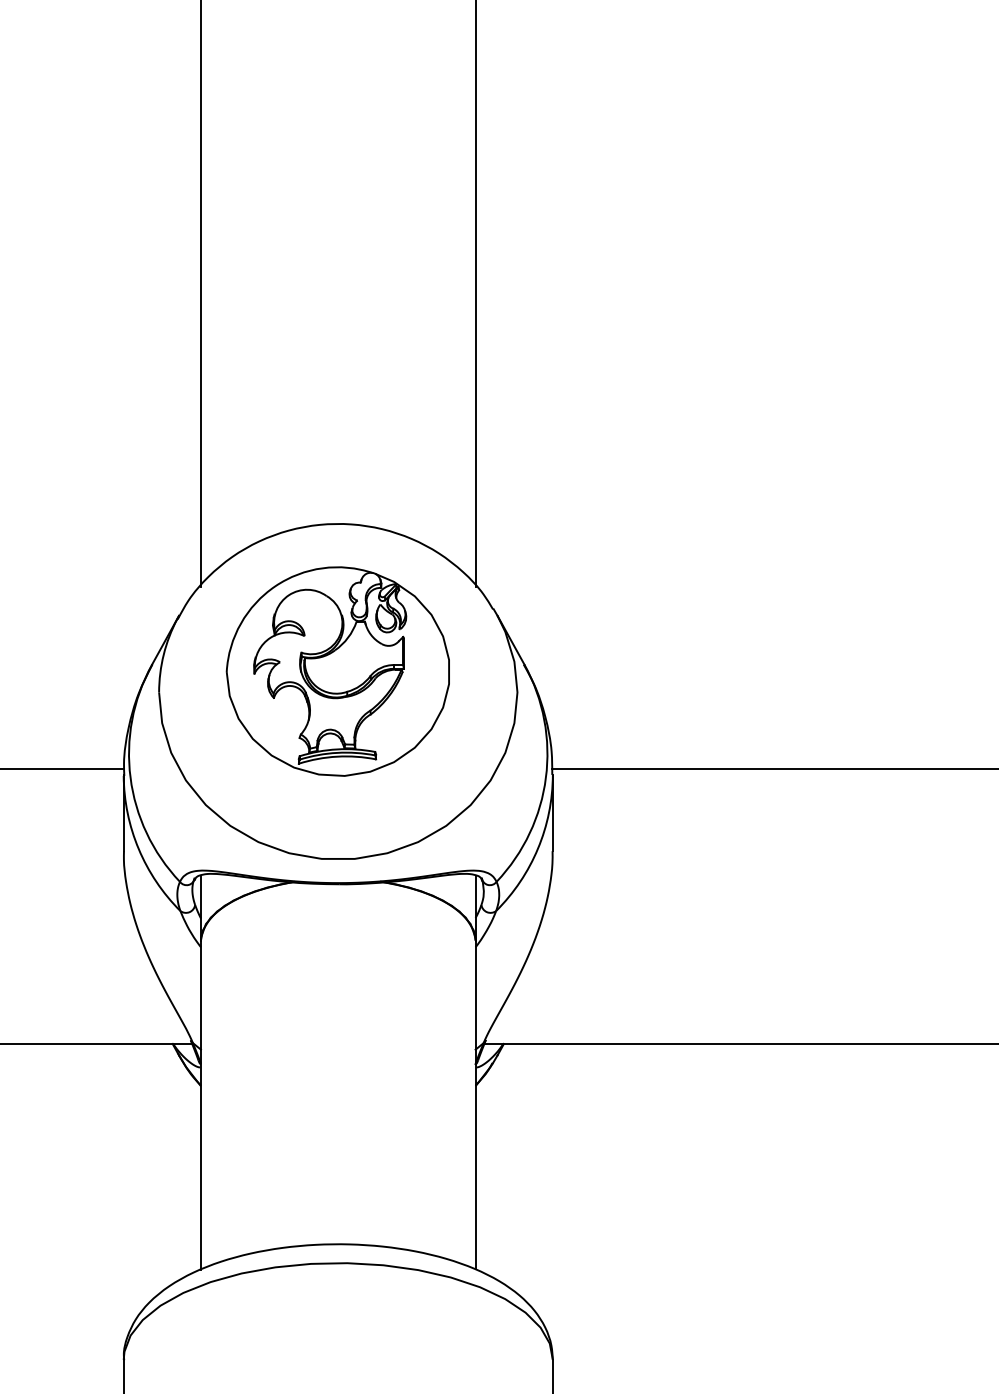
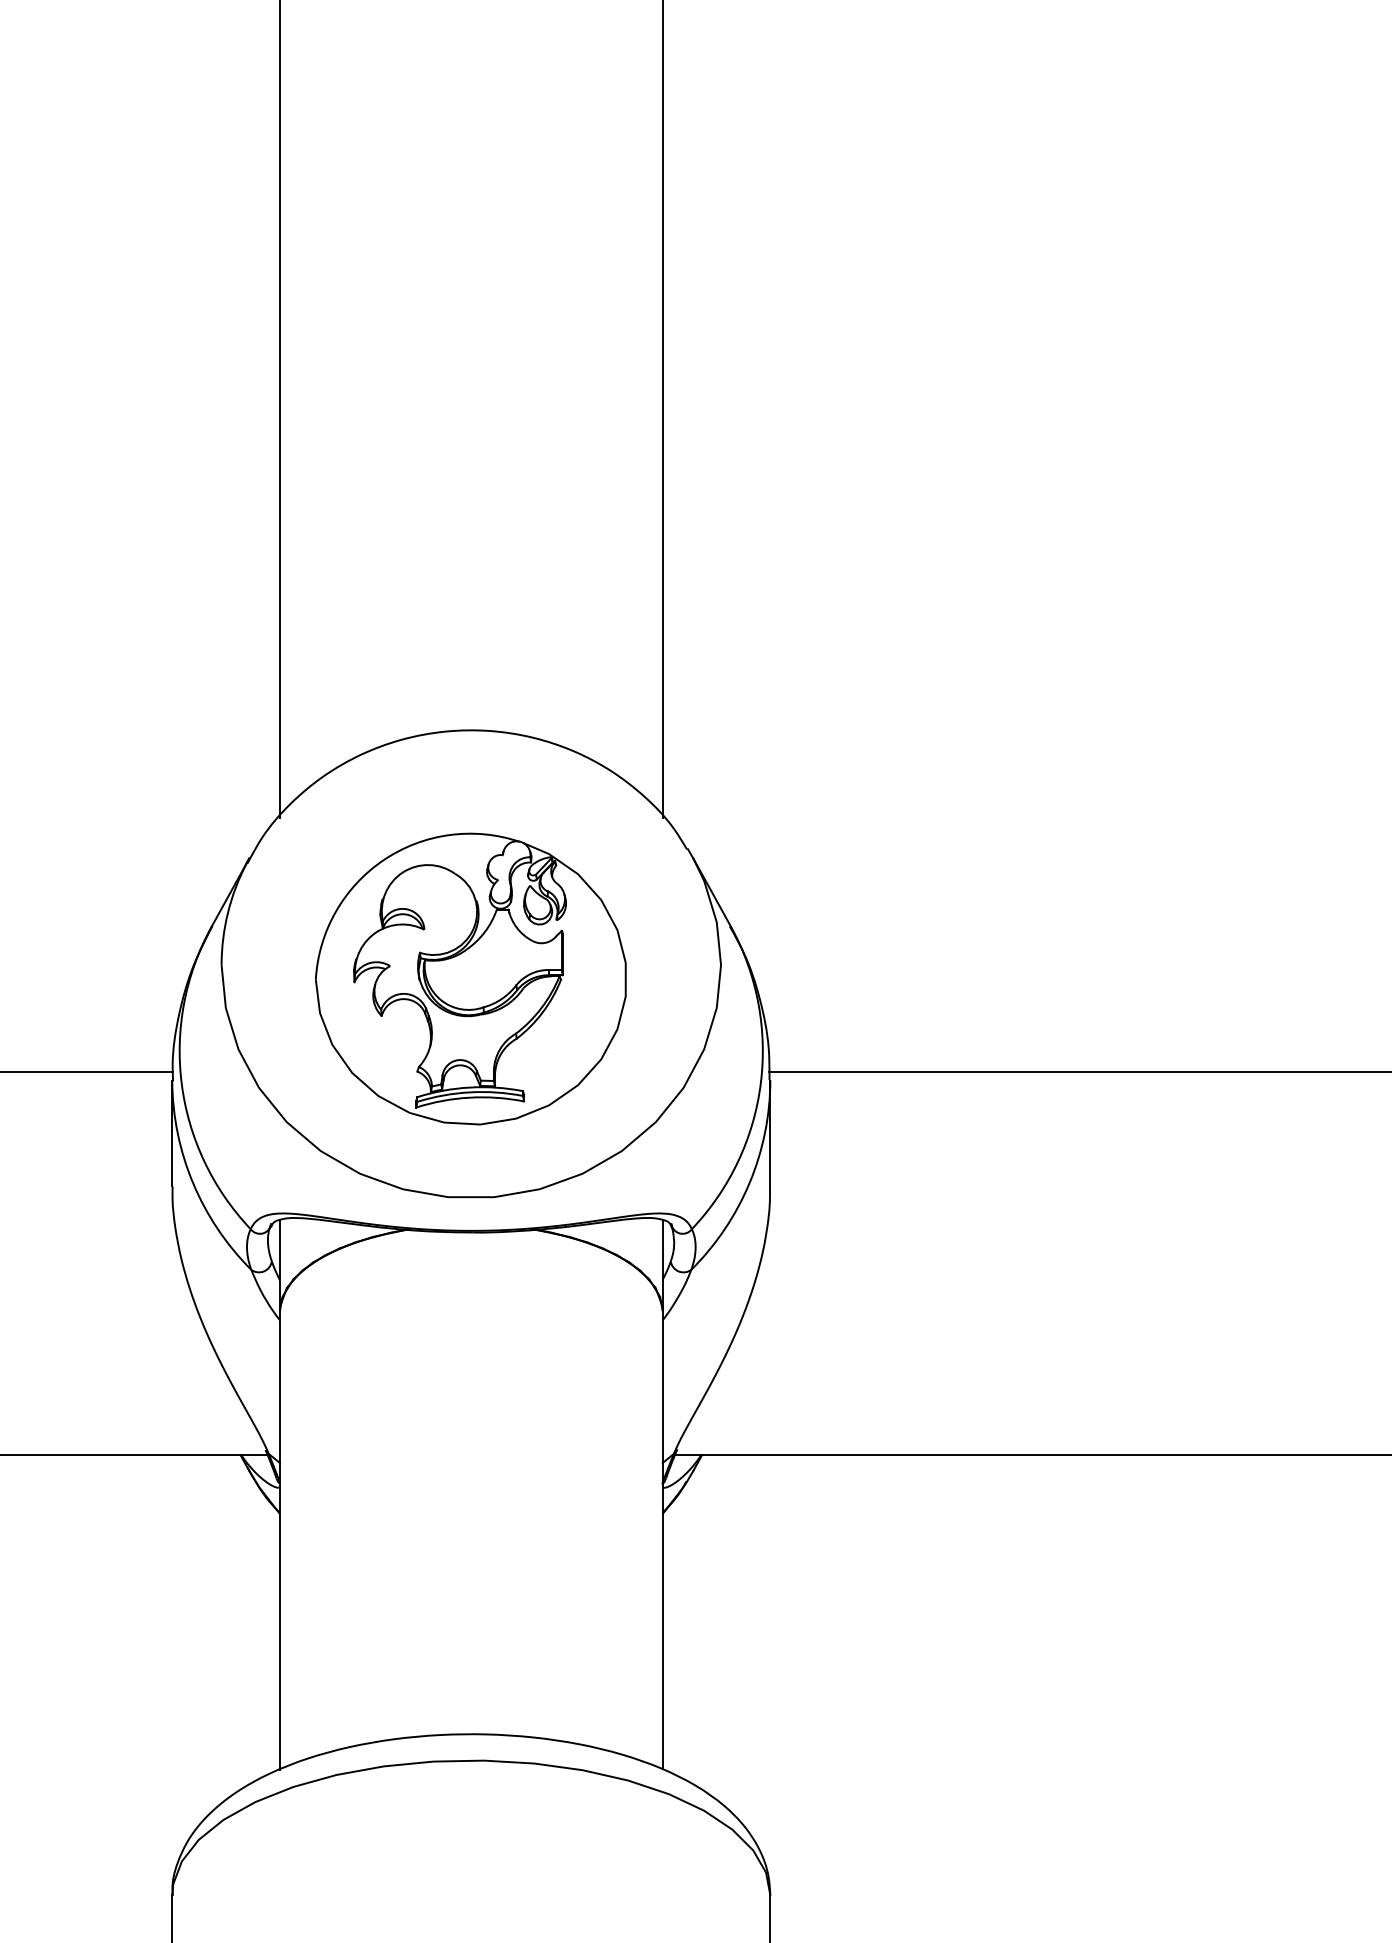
part: (337, 671) -> (470, 978), moved

